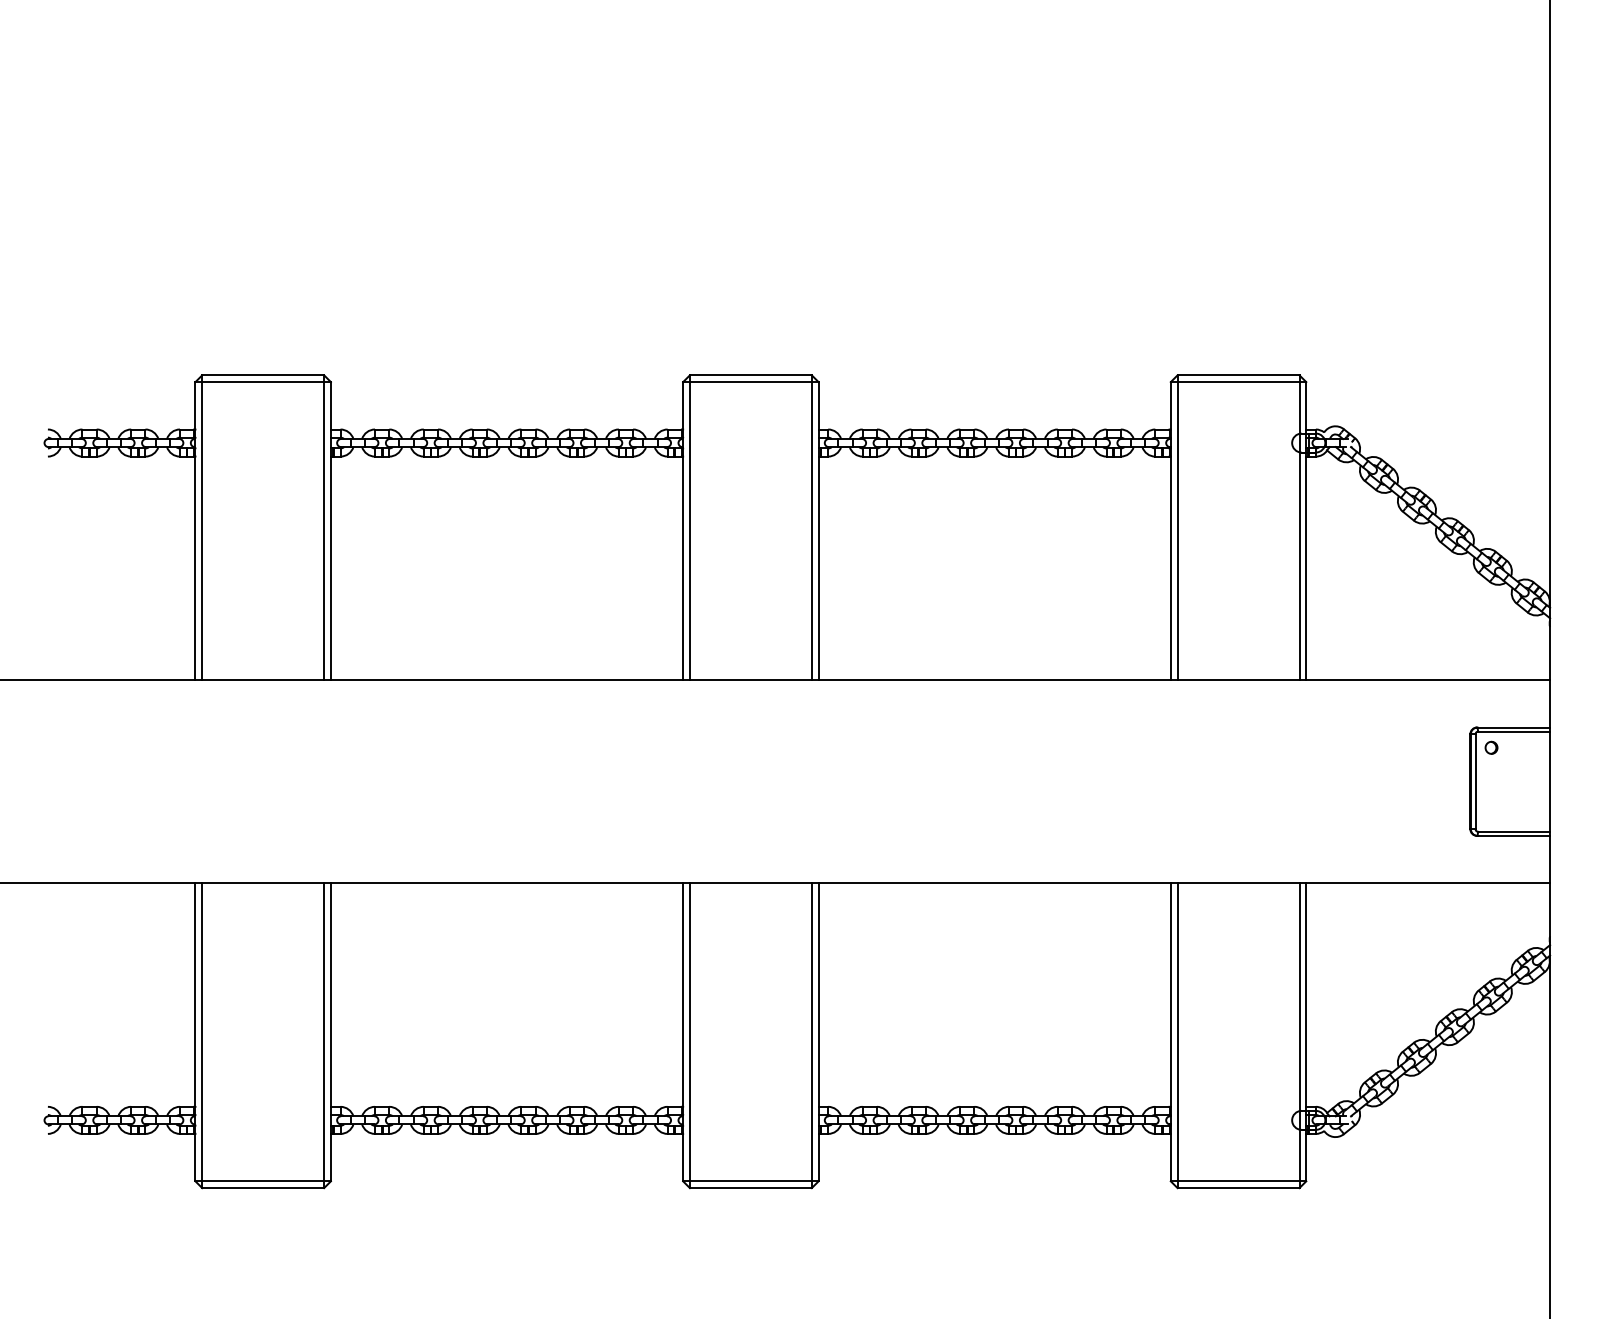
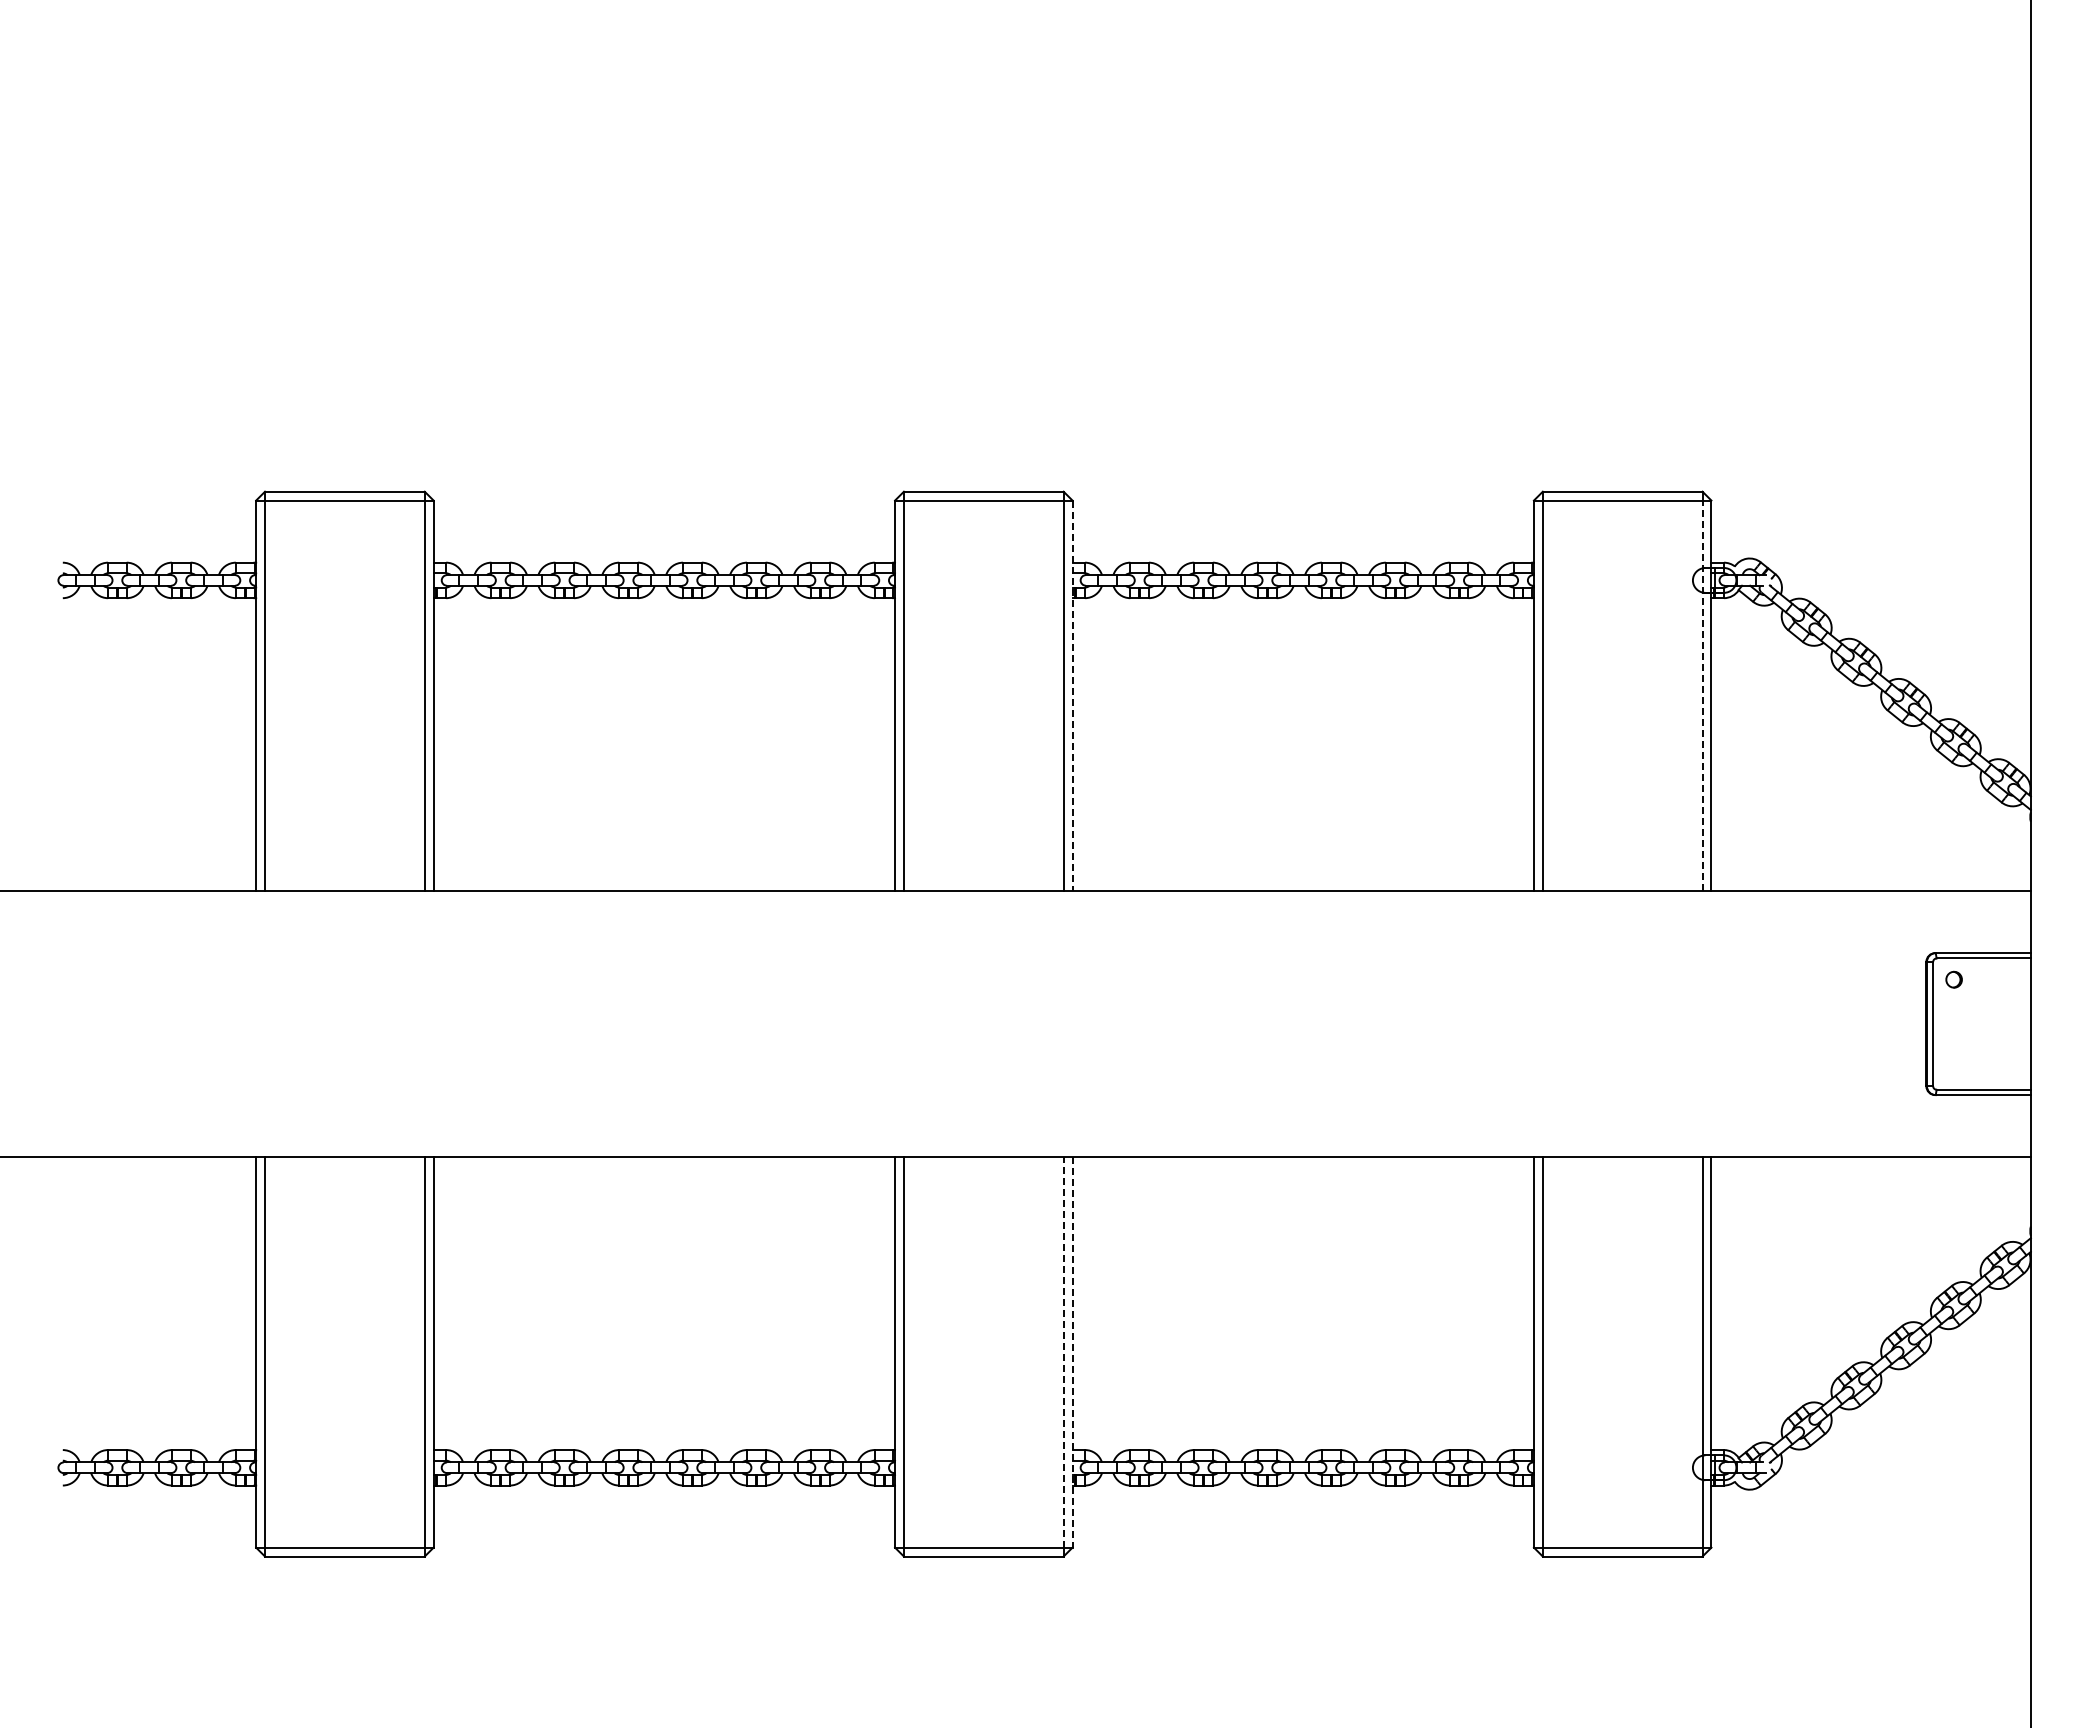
line: (1299, 530) -> (1702, 695), solid -> dashed
line: (818, 531) -> (1072, 696), solid -> dashed
line: (811, 1031) -> (1063, 1351), solid -> dashed
line: (818, 1032) -> (1072, 1352), solid -> dashed

